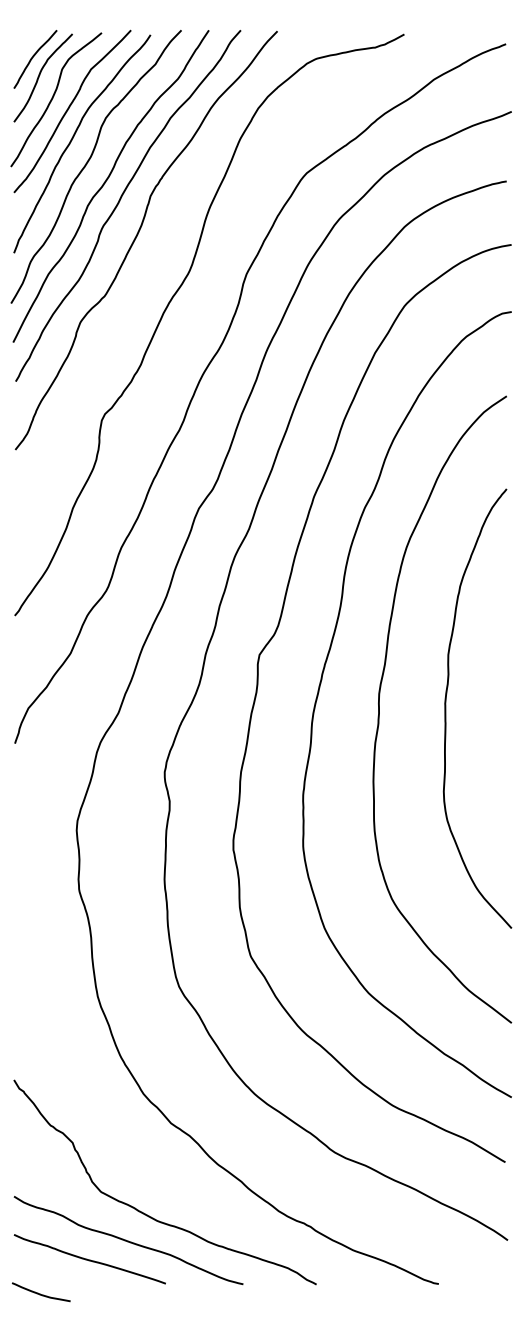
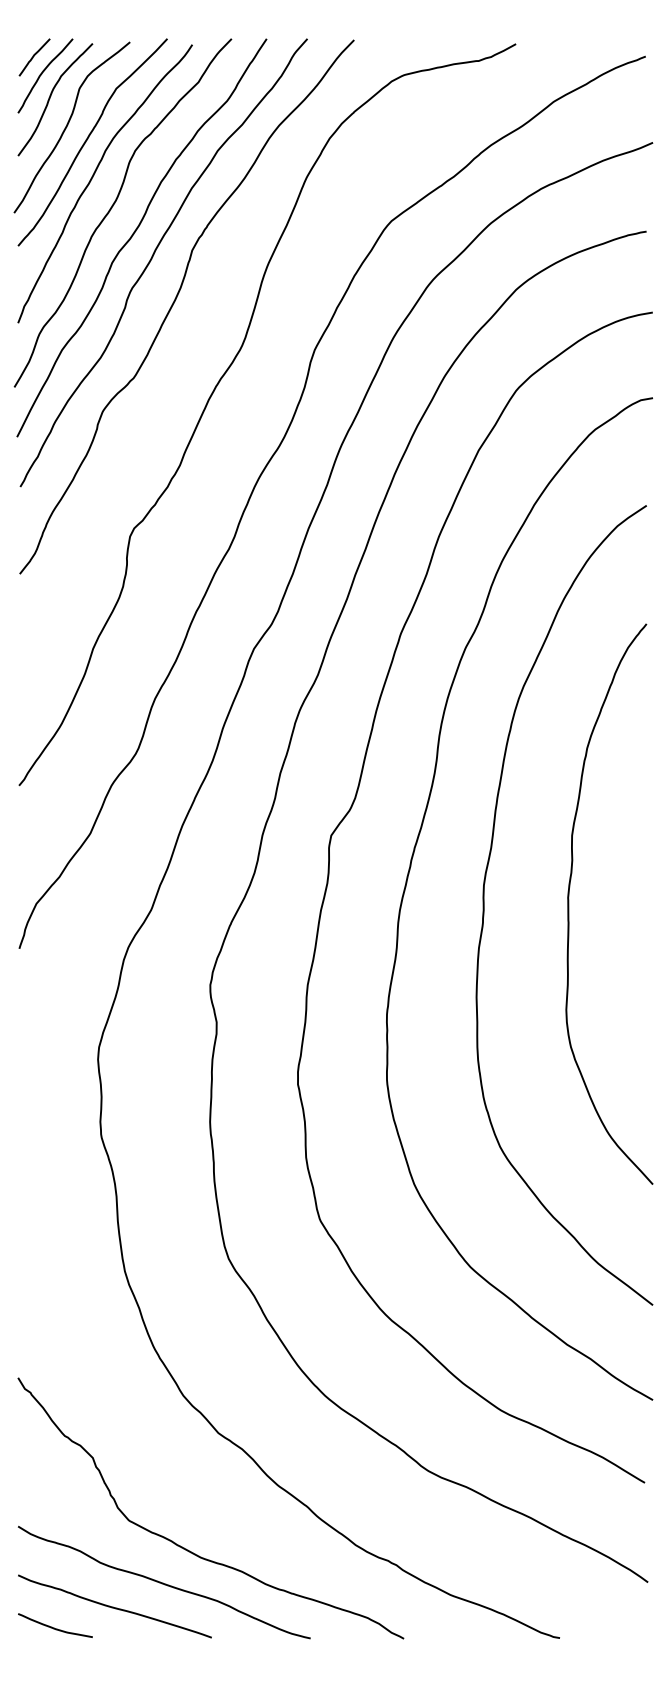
curve: (26, 44) -> (34, 56), added
curve: (40, 1293) -> (54, 1627), moved

